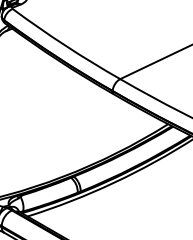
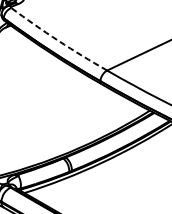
arc: (65, 45) -> (58, 40), solid -> dashed

